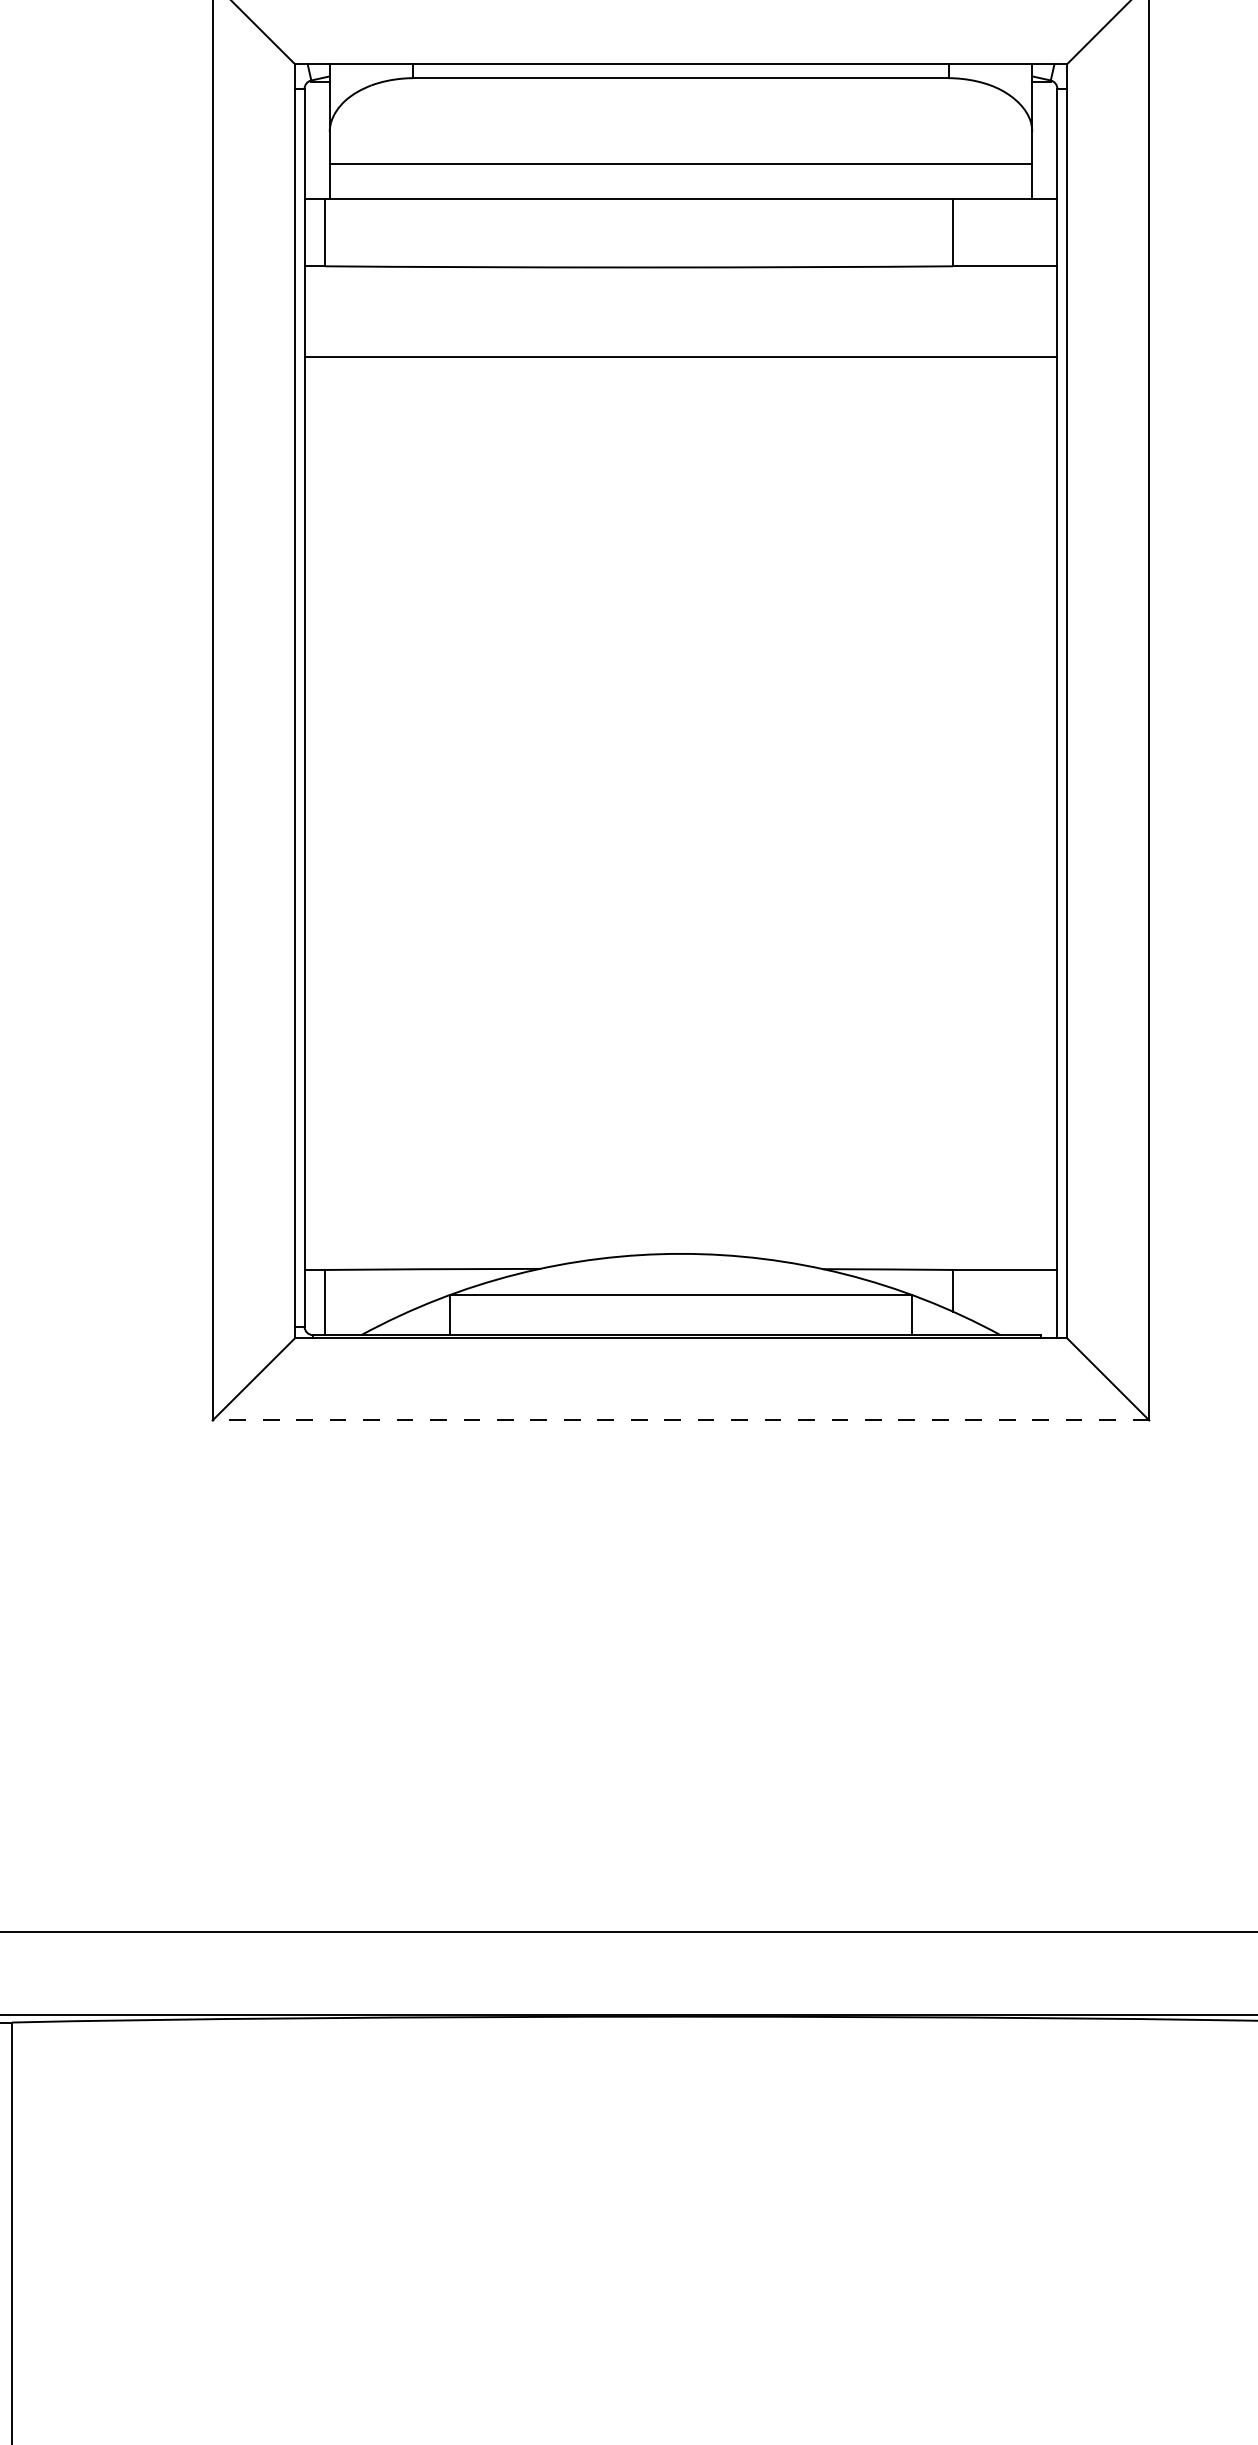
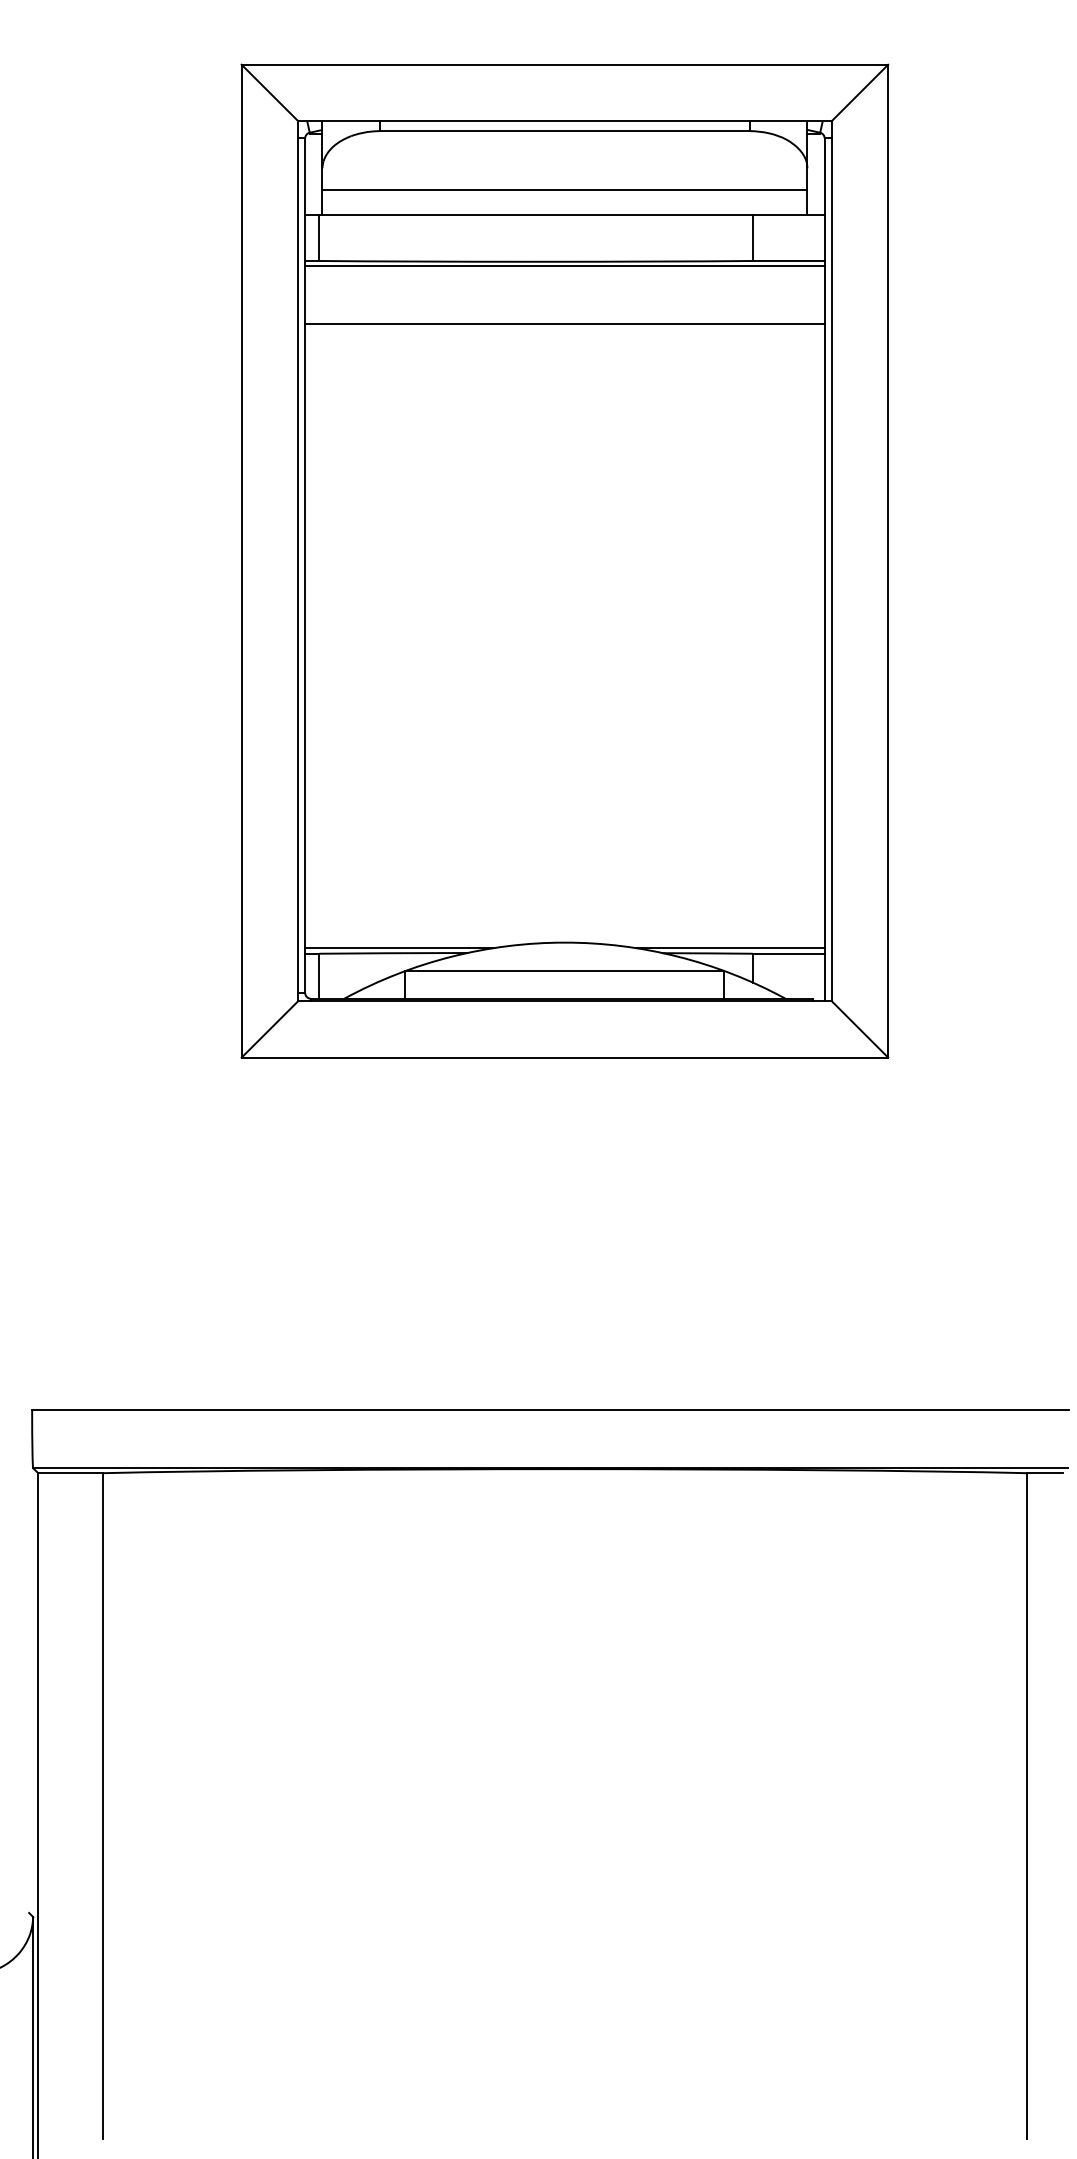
line: (680, 272) -> (564, 265), added
line: (441, 1262) -> (399, 948), added
line: (920, 1262) -> (730, 948), added
line: (680, 1420) -> (564, 1057), dashed -> solid

